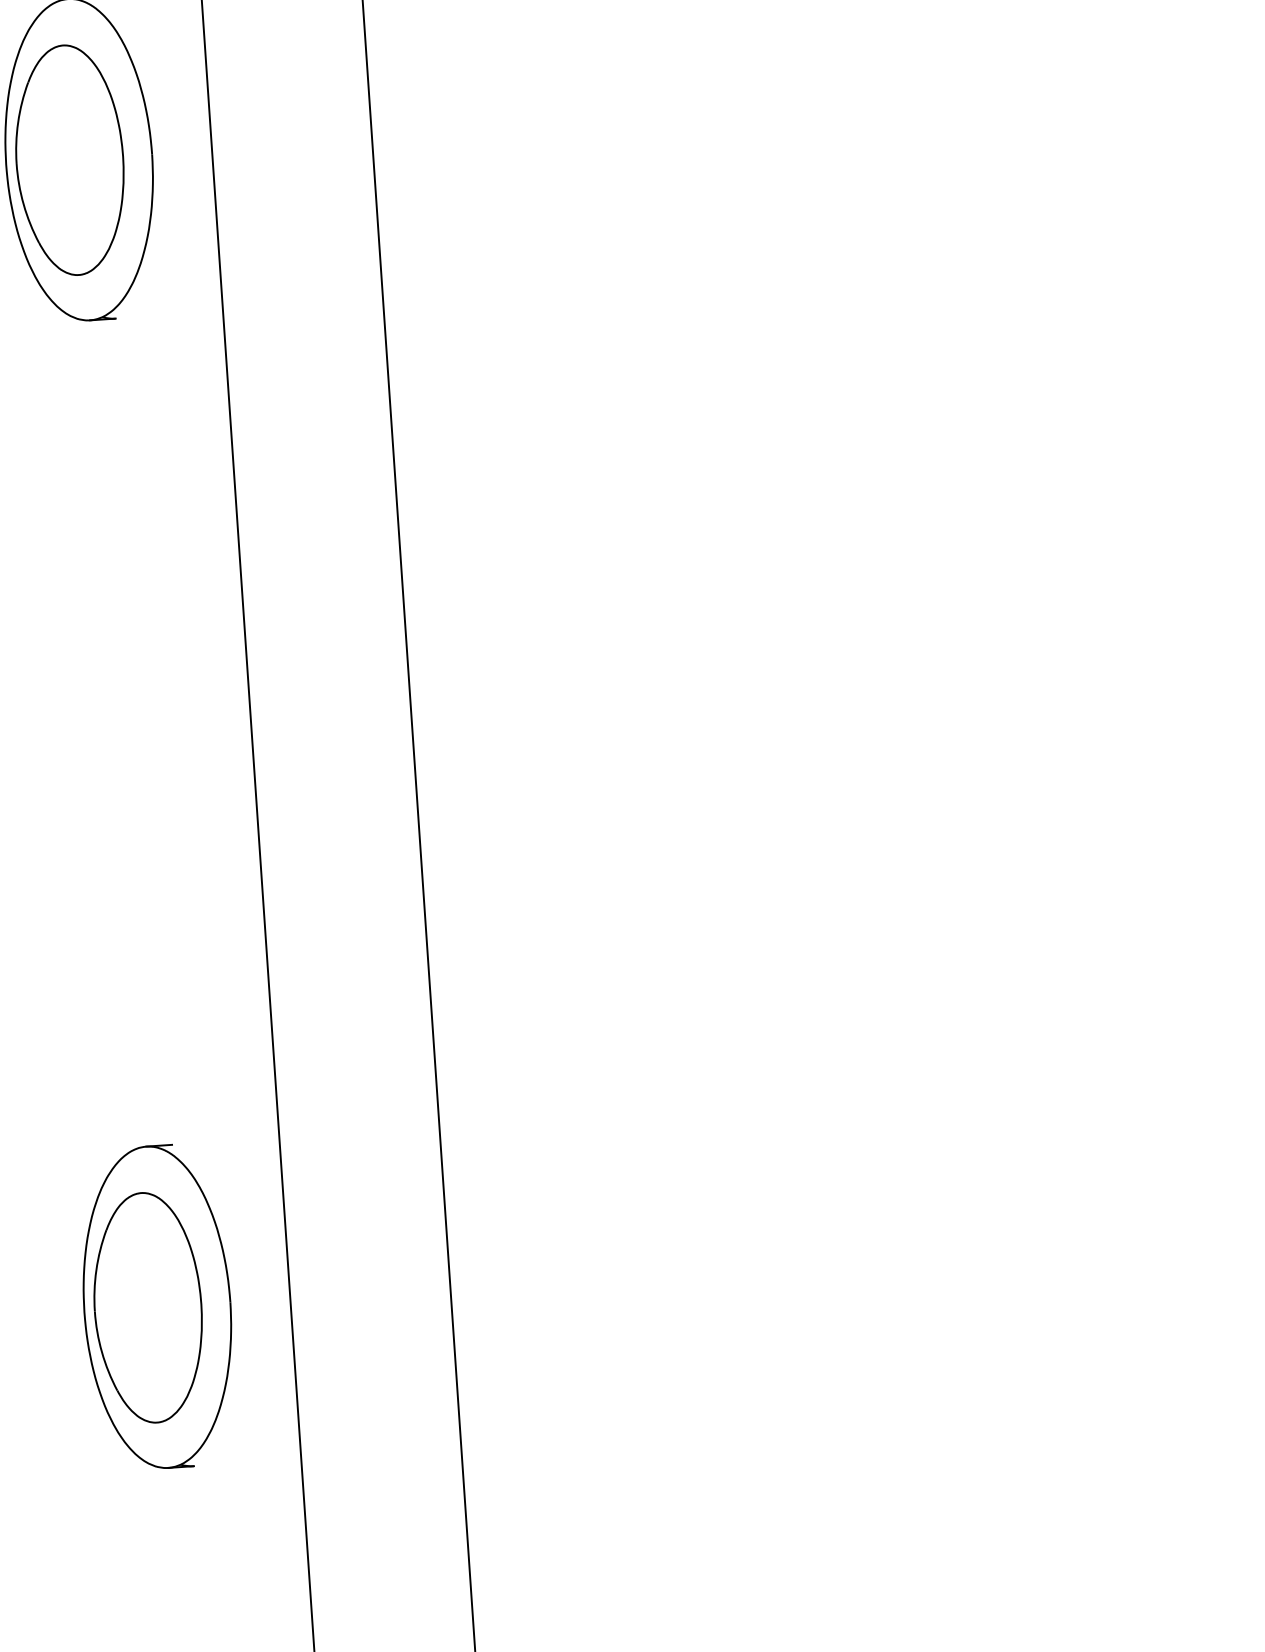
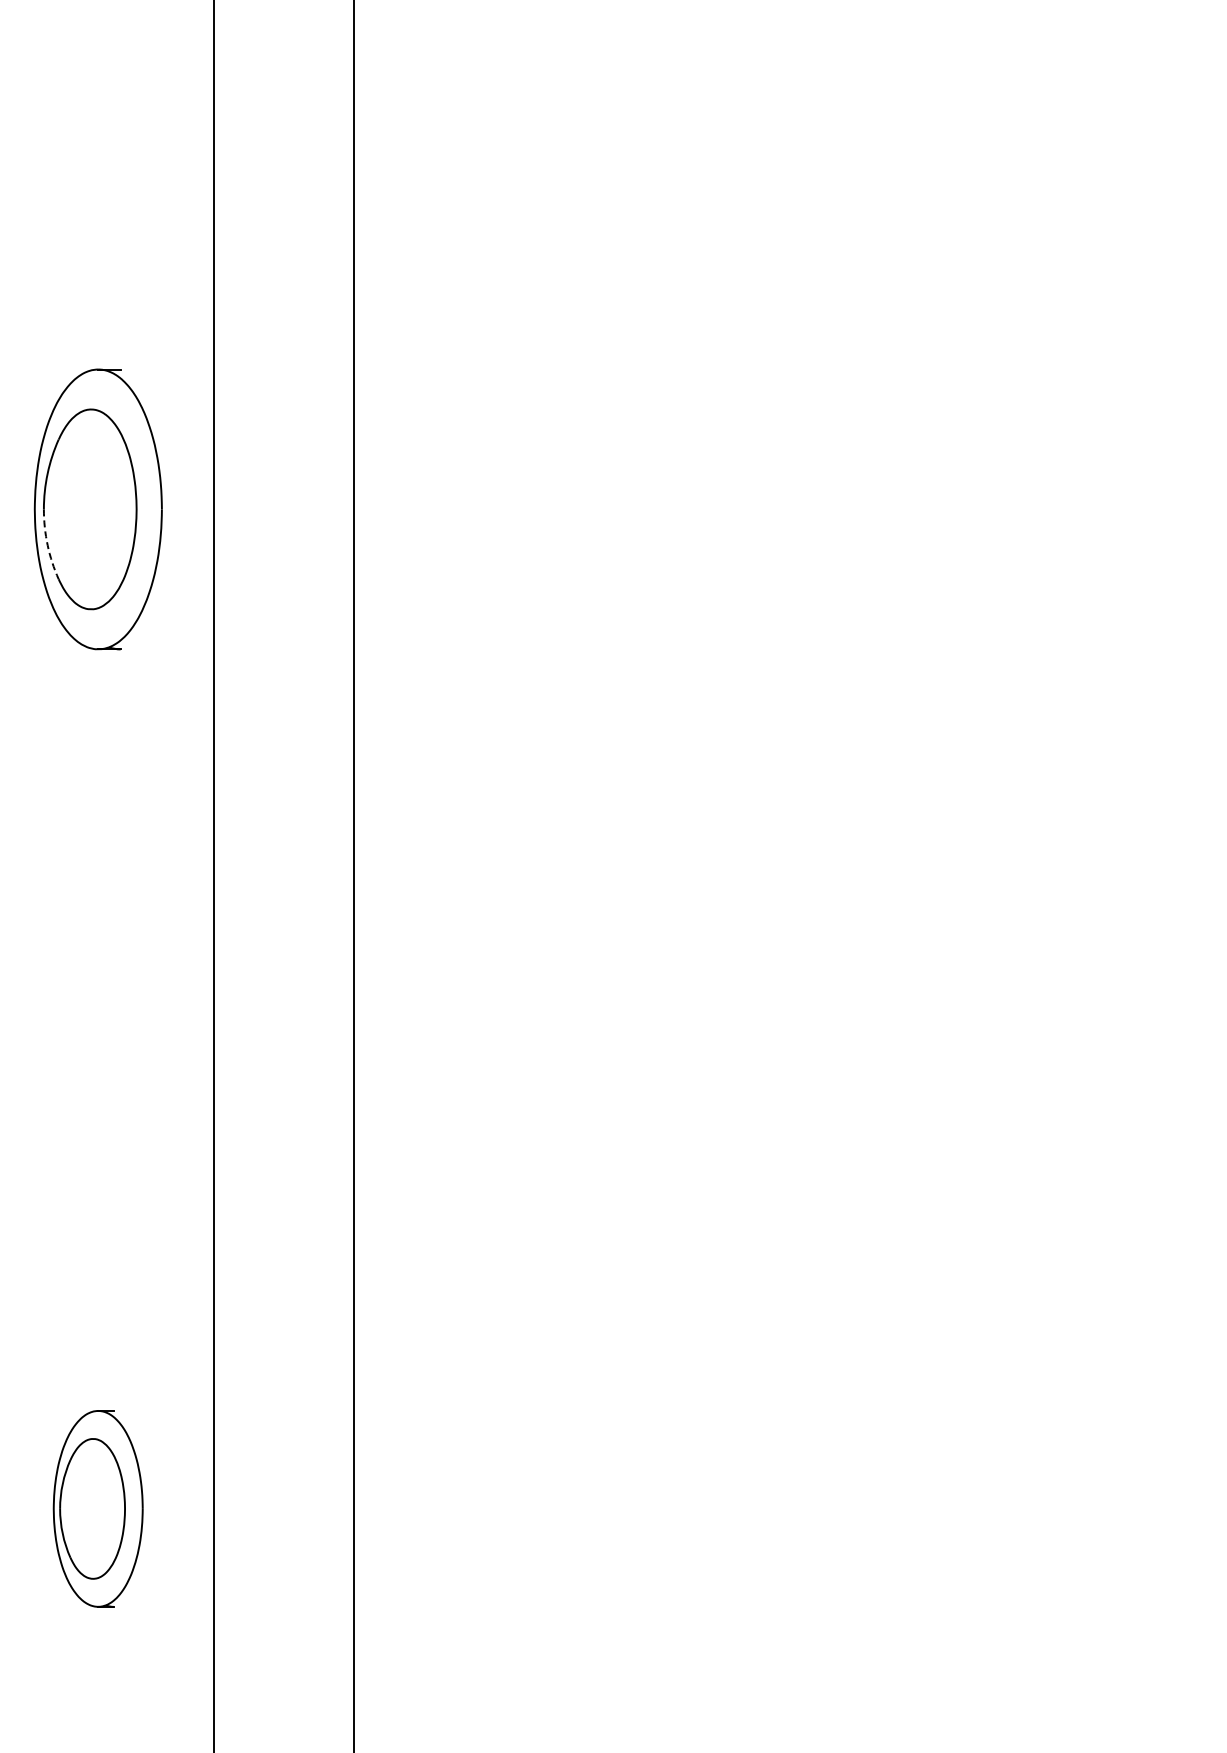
arc: (23, 205) -> (47, 545), solid -> dashed
part: (156, 1306) -> (97, 1508), size x0.7

